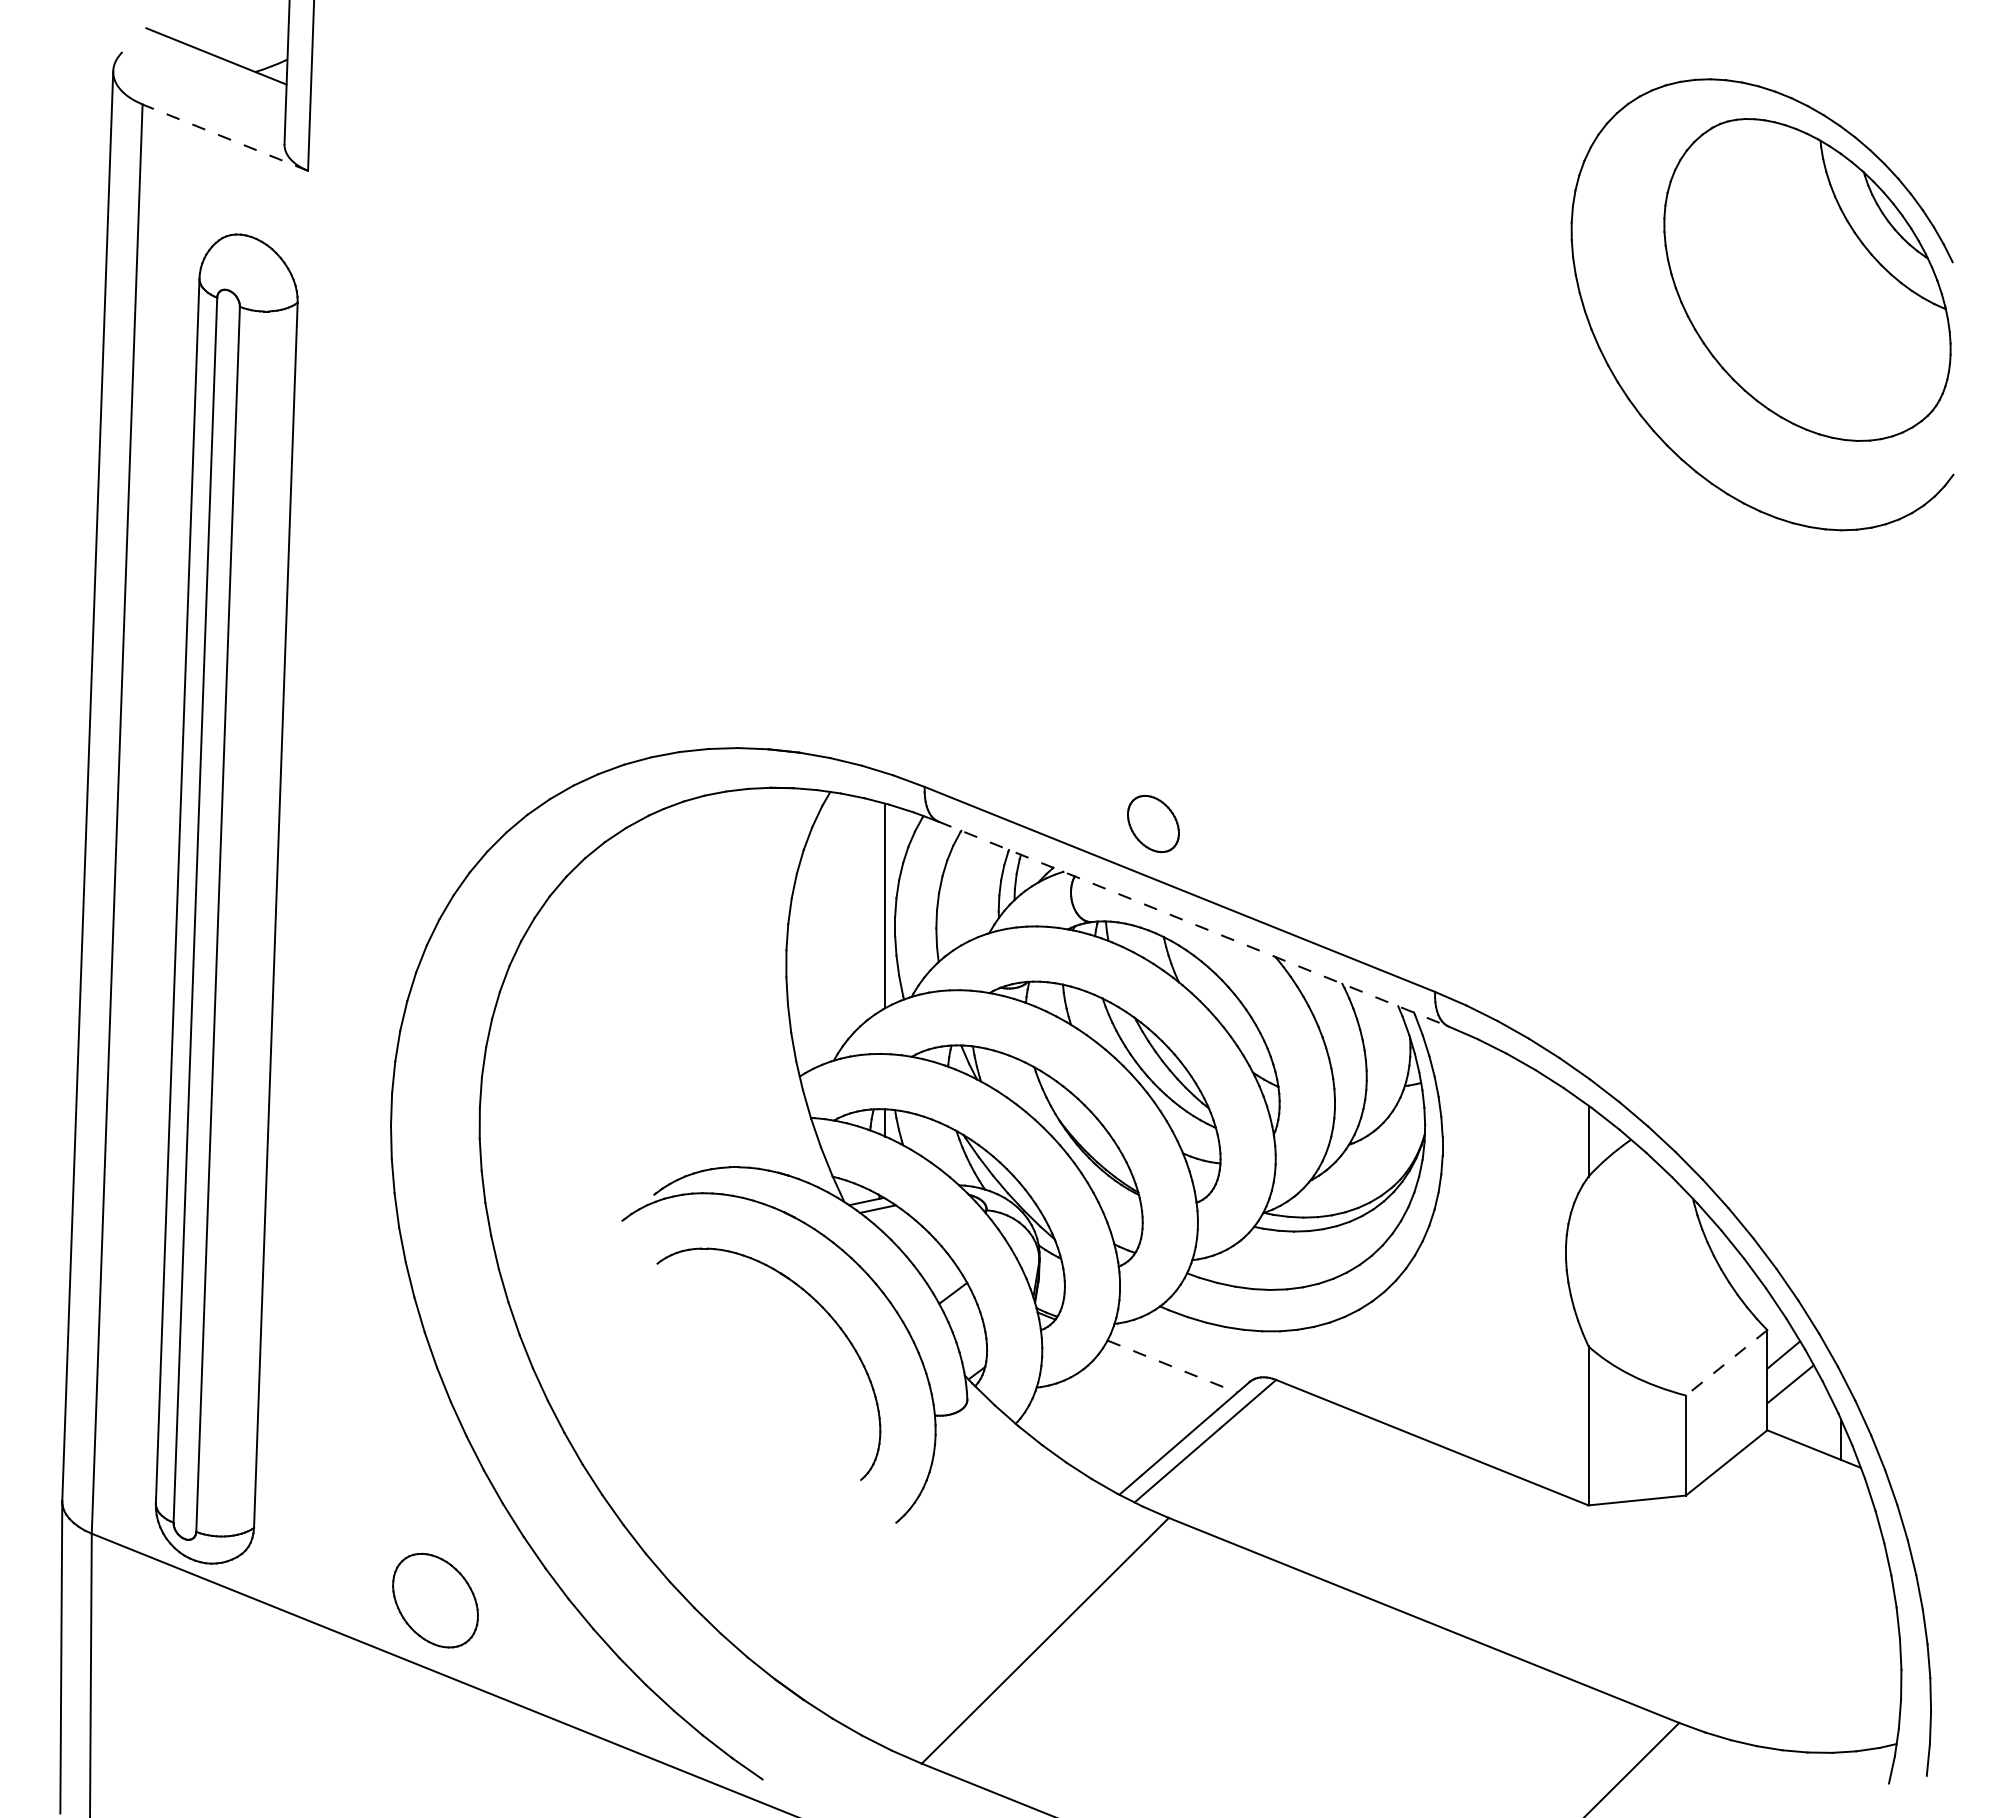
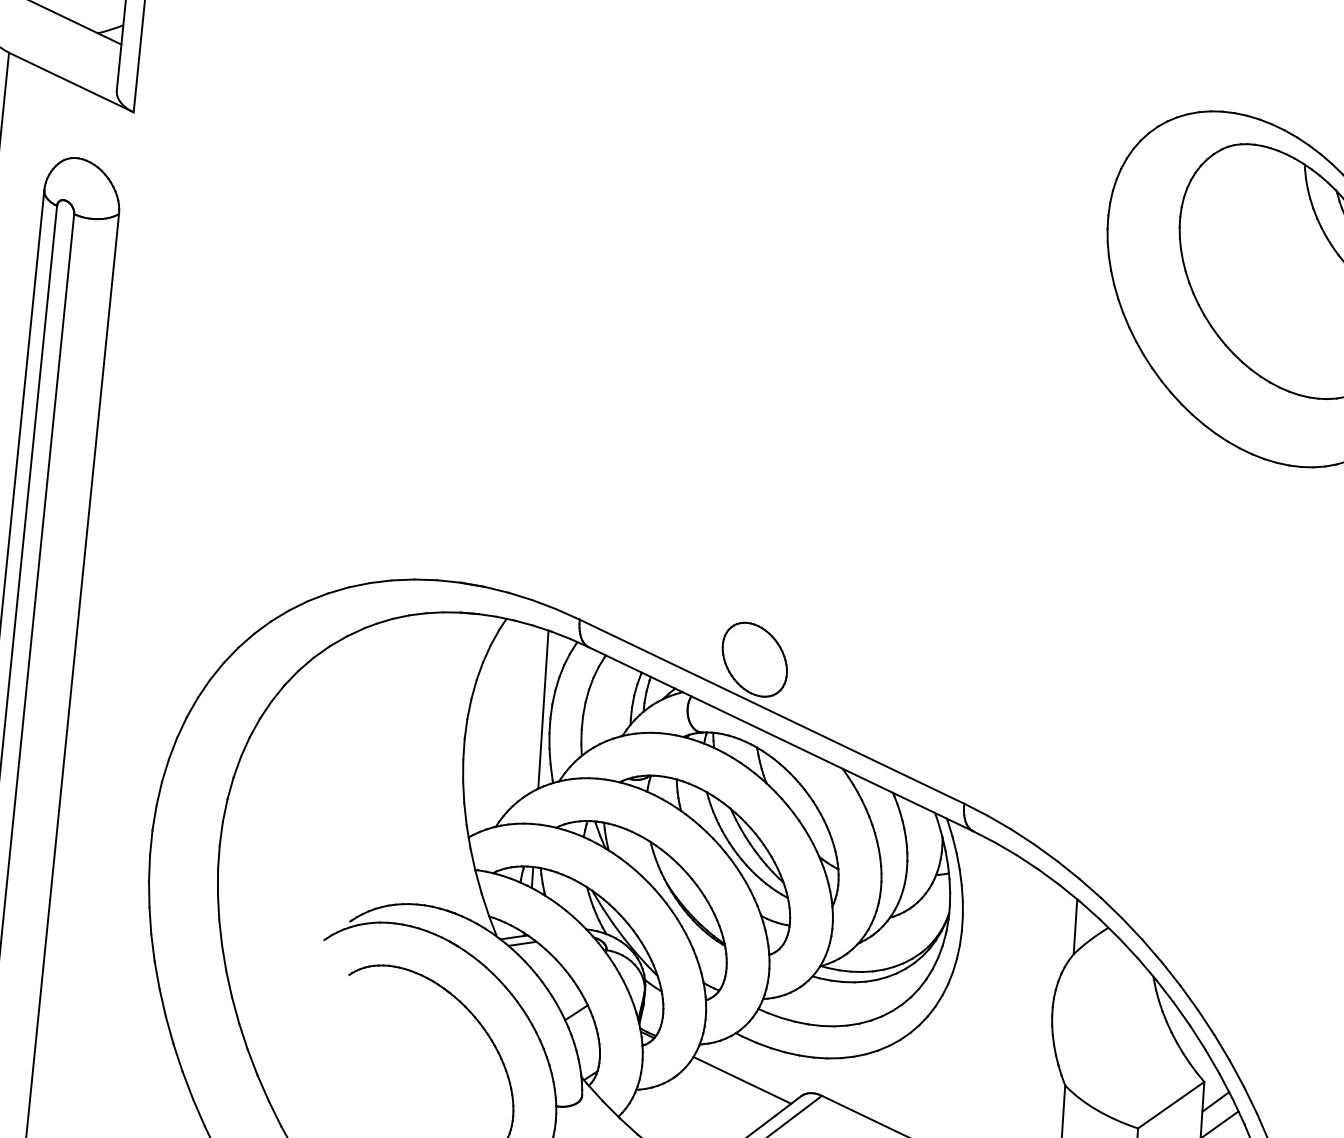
line: (224, 137) -> (70, 82), dashed -> solid
part: (1153, 823) -> (754, 659), size x1.67
line: (1194, 924) -> (781, 739), dashed -> solid
line: (1726, 1363) -> (1171, 1105), dashed -> solid
line: (1172, 1366) -> (742, 1080), dashed -> solid

